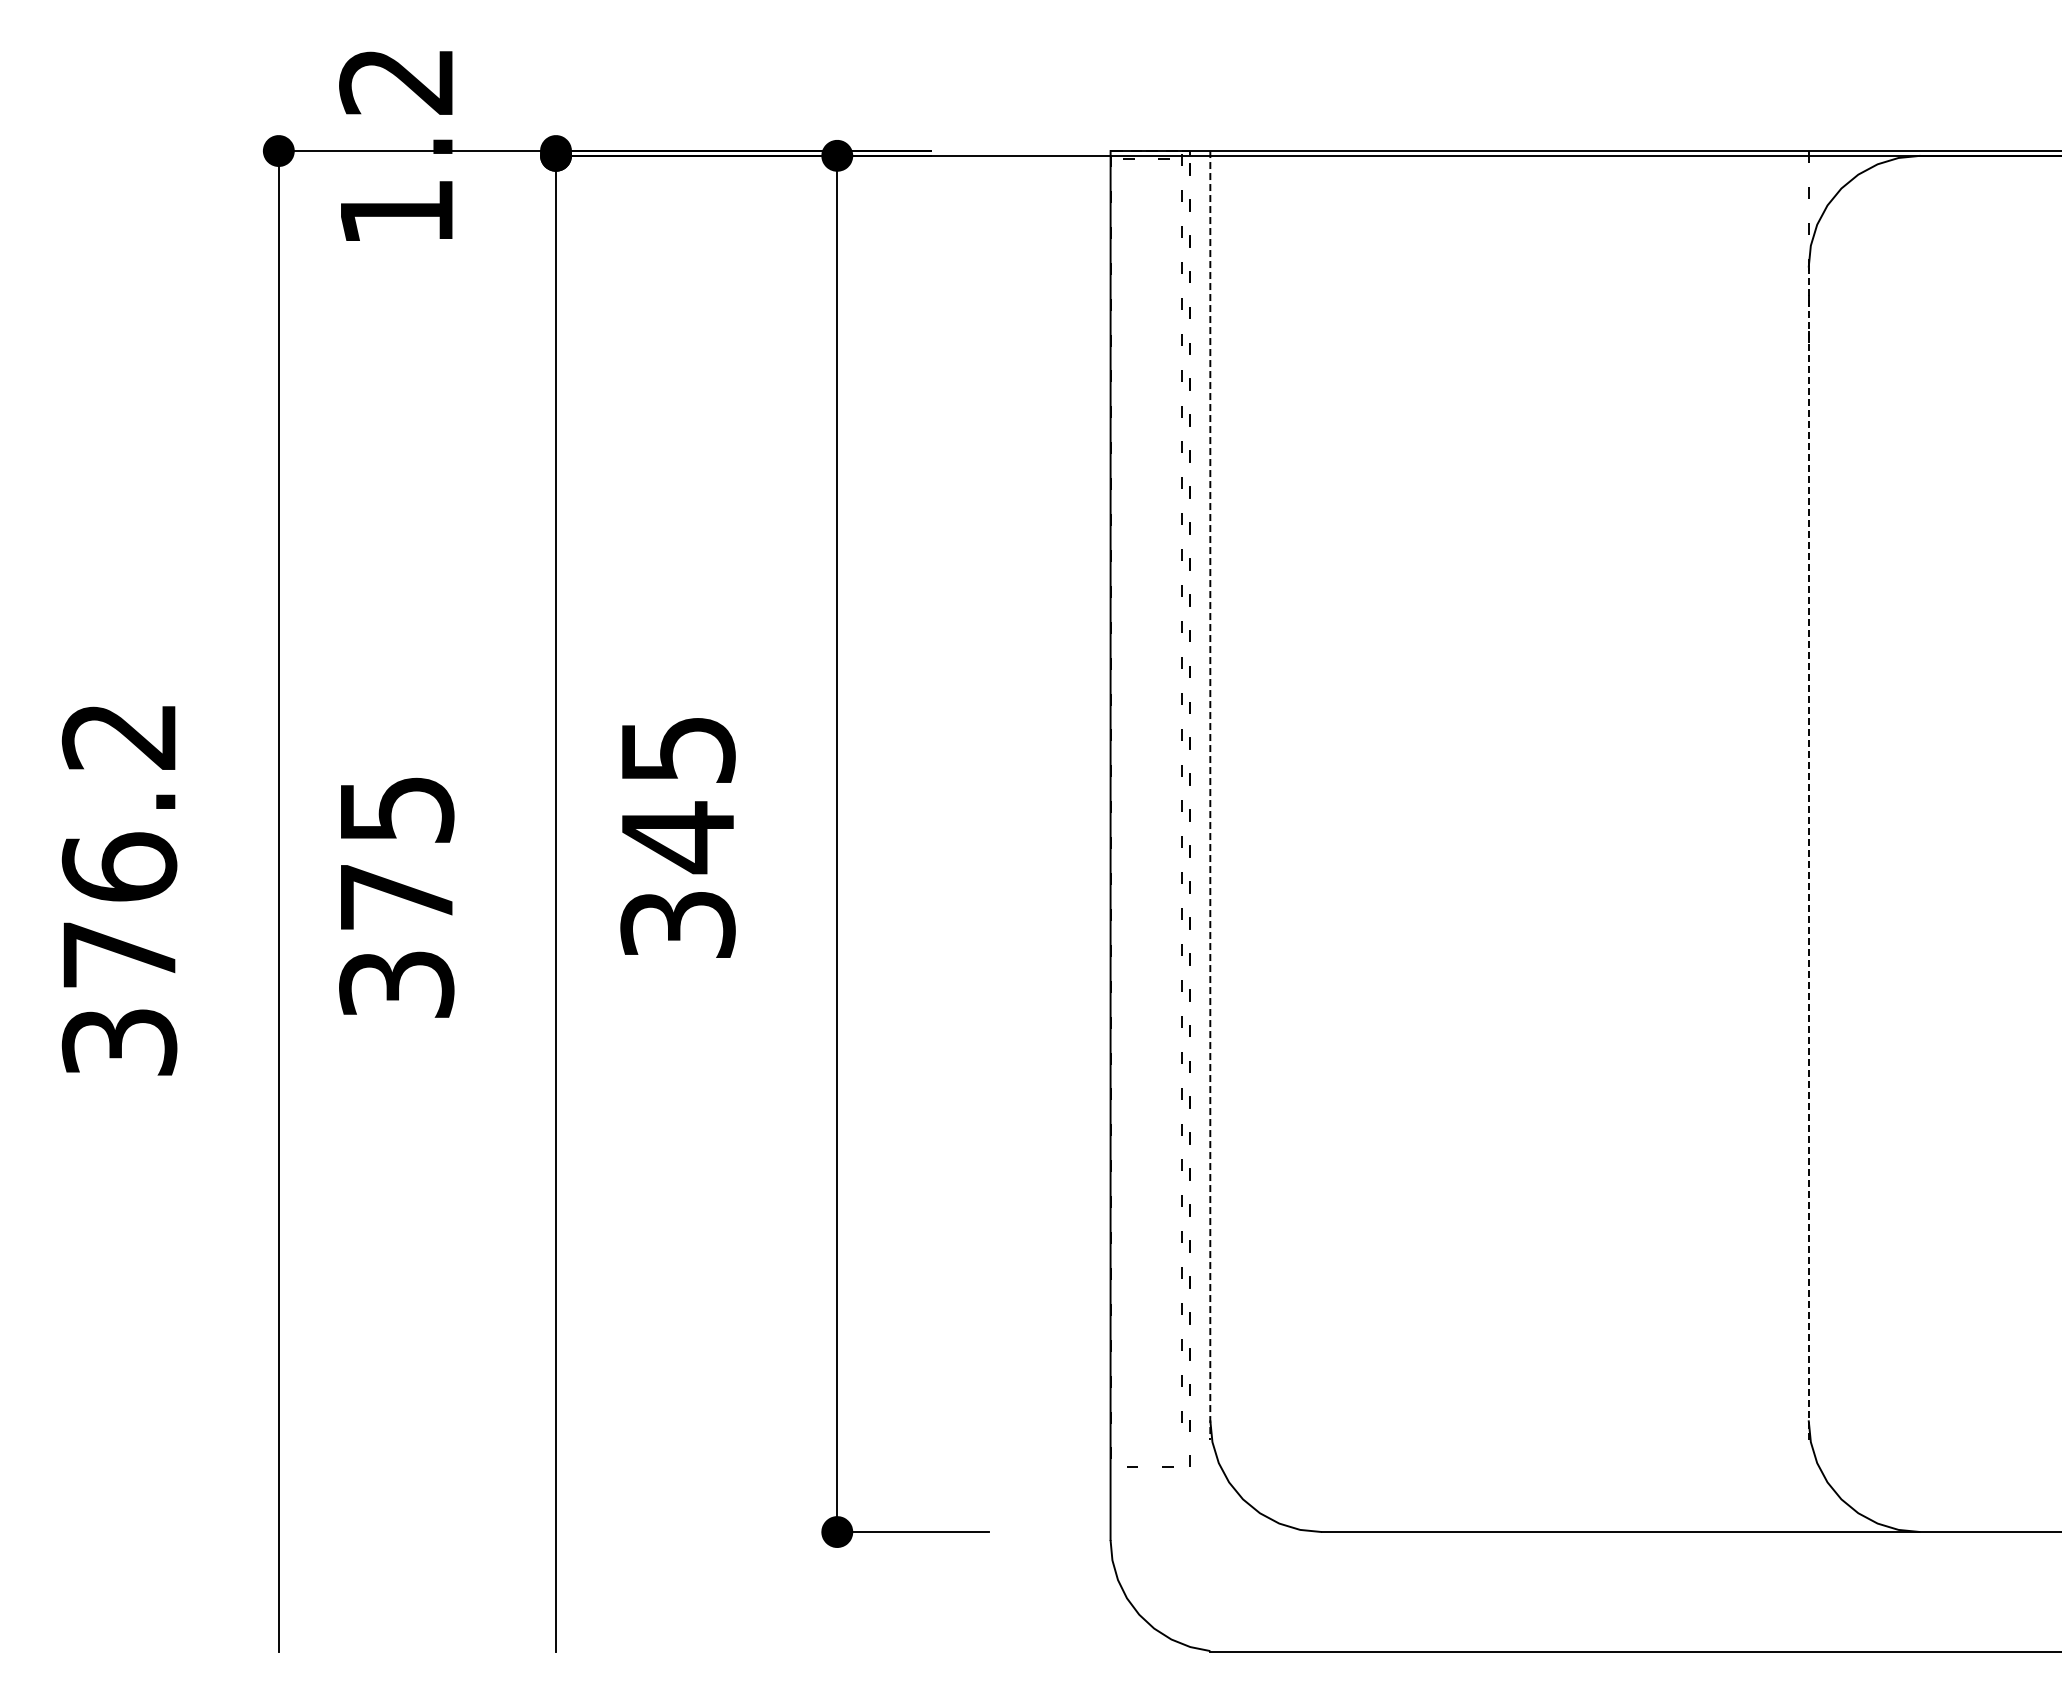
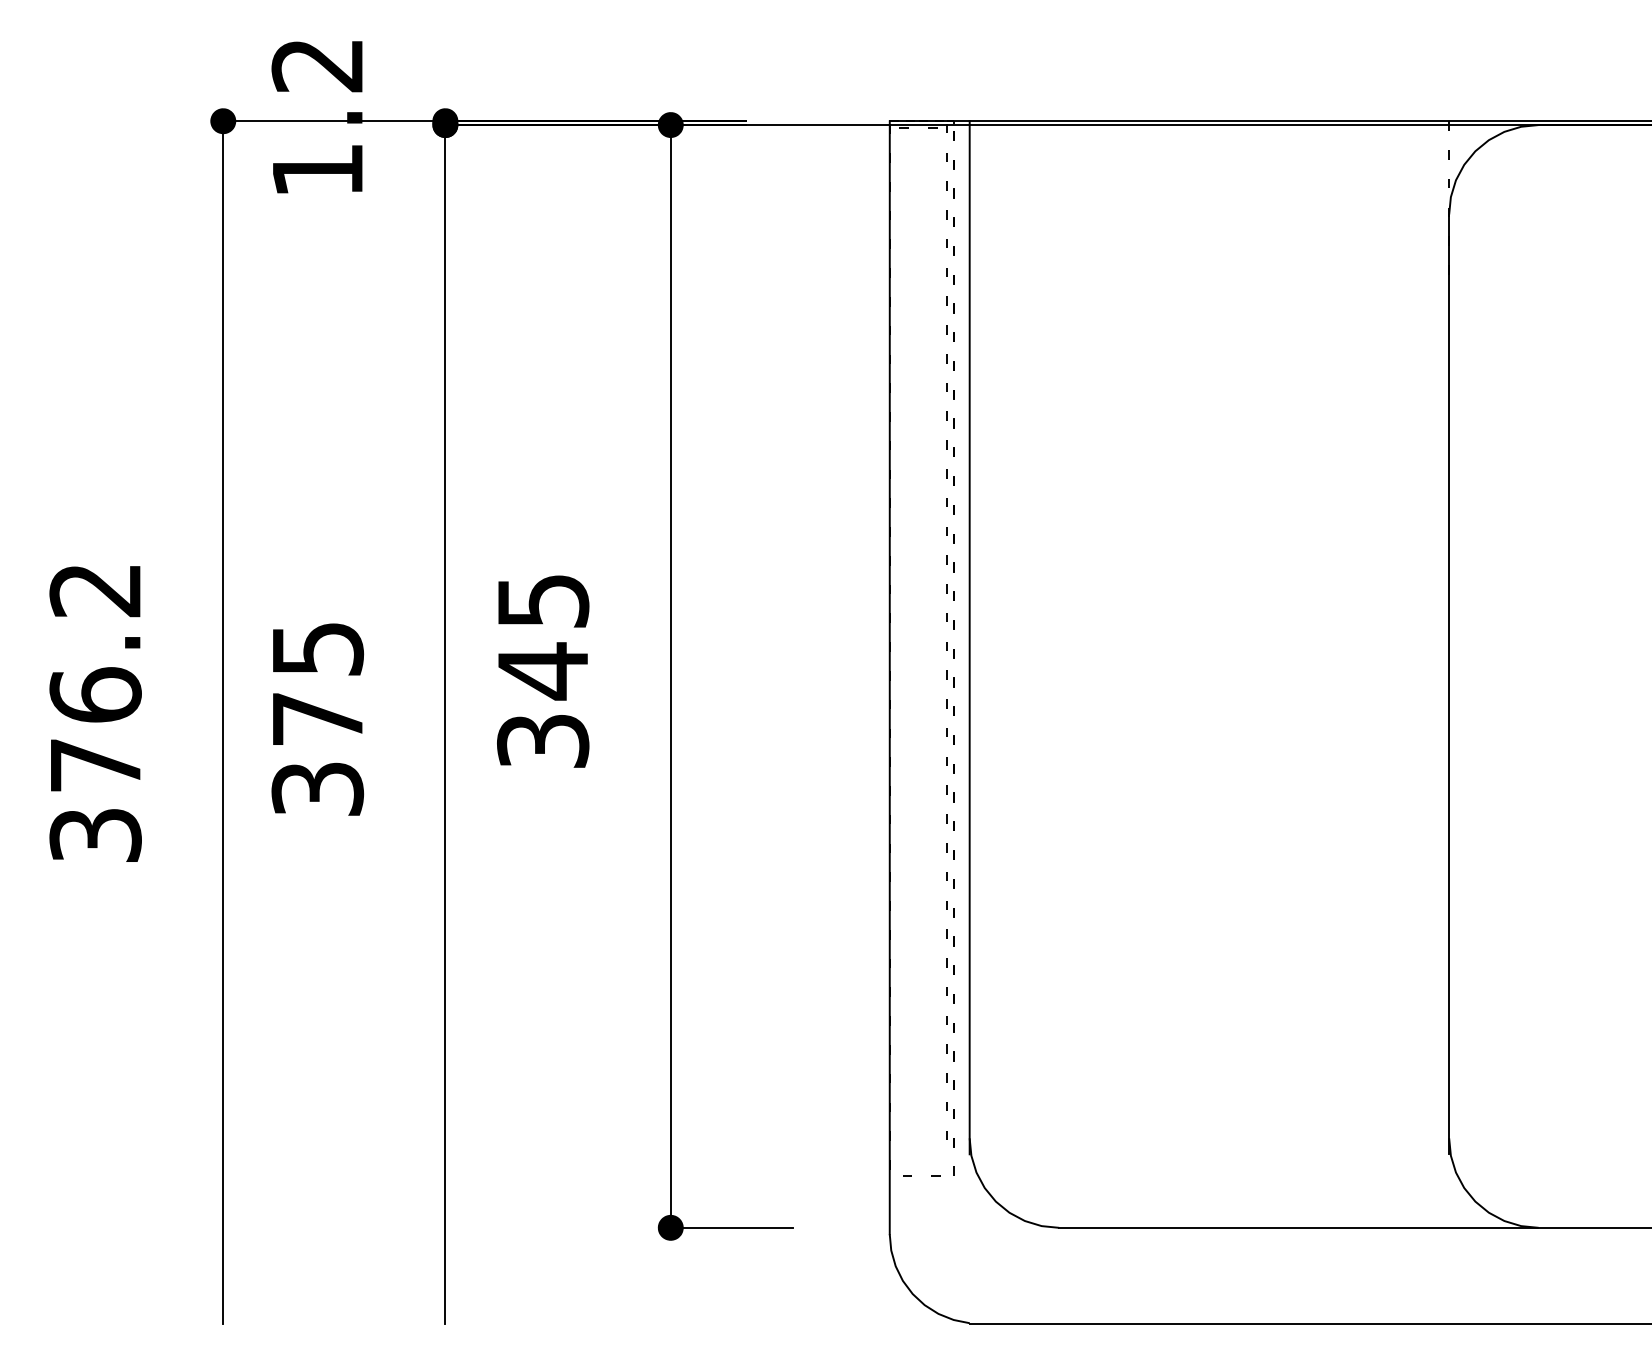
line: (1210, 795) -> (969, 637), dashed -> solid
line: (1808, 853) -> (1449, 684), dashed -> solid

